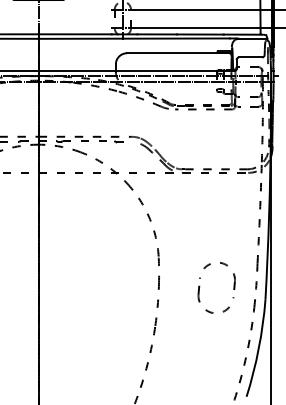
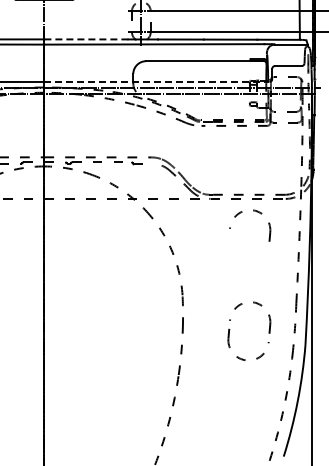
line: (75, 34) -> (86, 39), solid -> dashed
line: (136, 70) -> (156, 81), solid -> dashed
part: (220, 183) -> (253, 211), added

